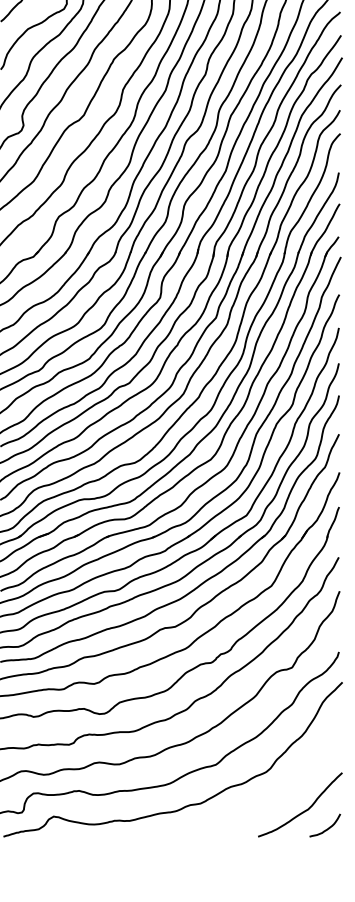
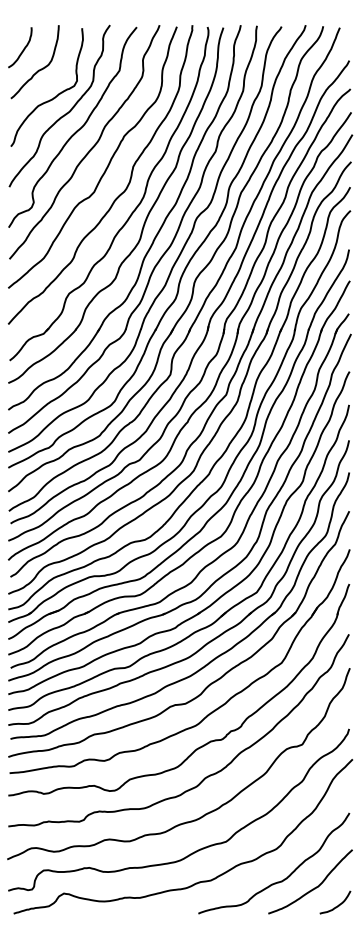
curve: (274, 801) -> (284, 878), added

